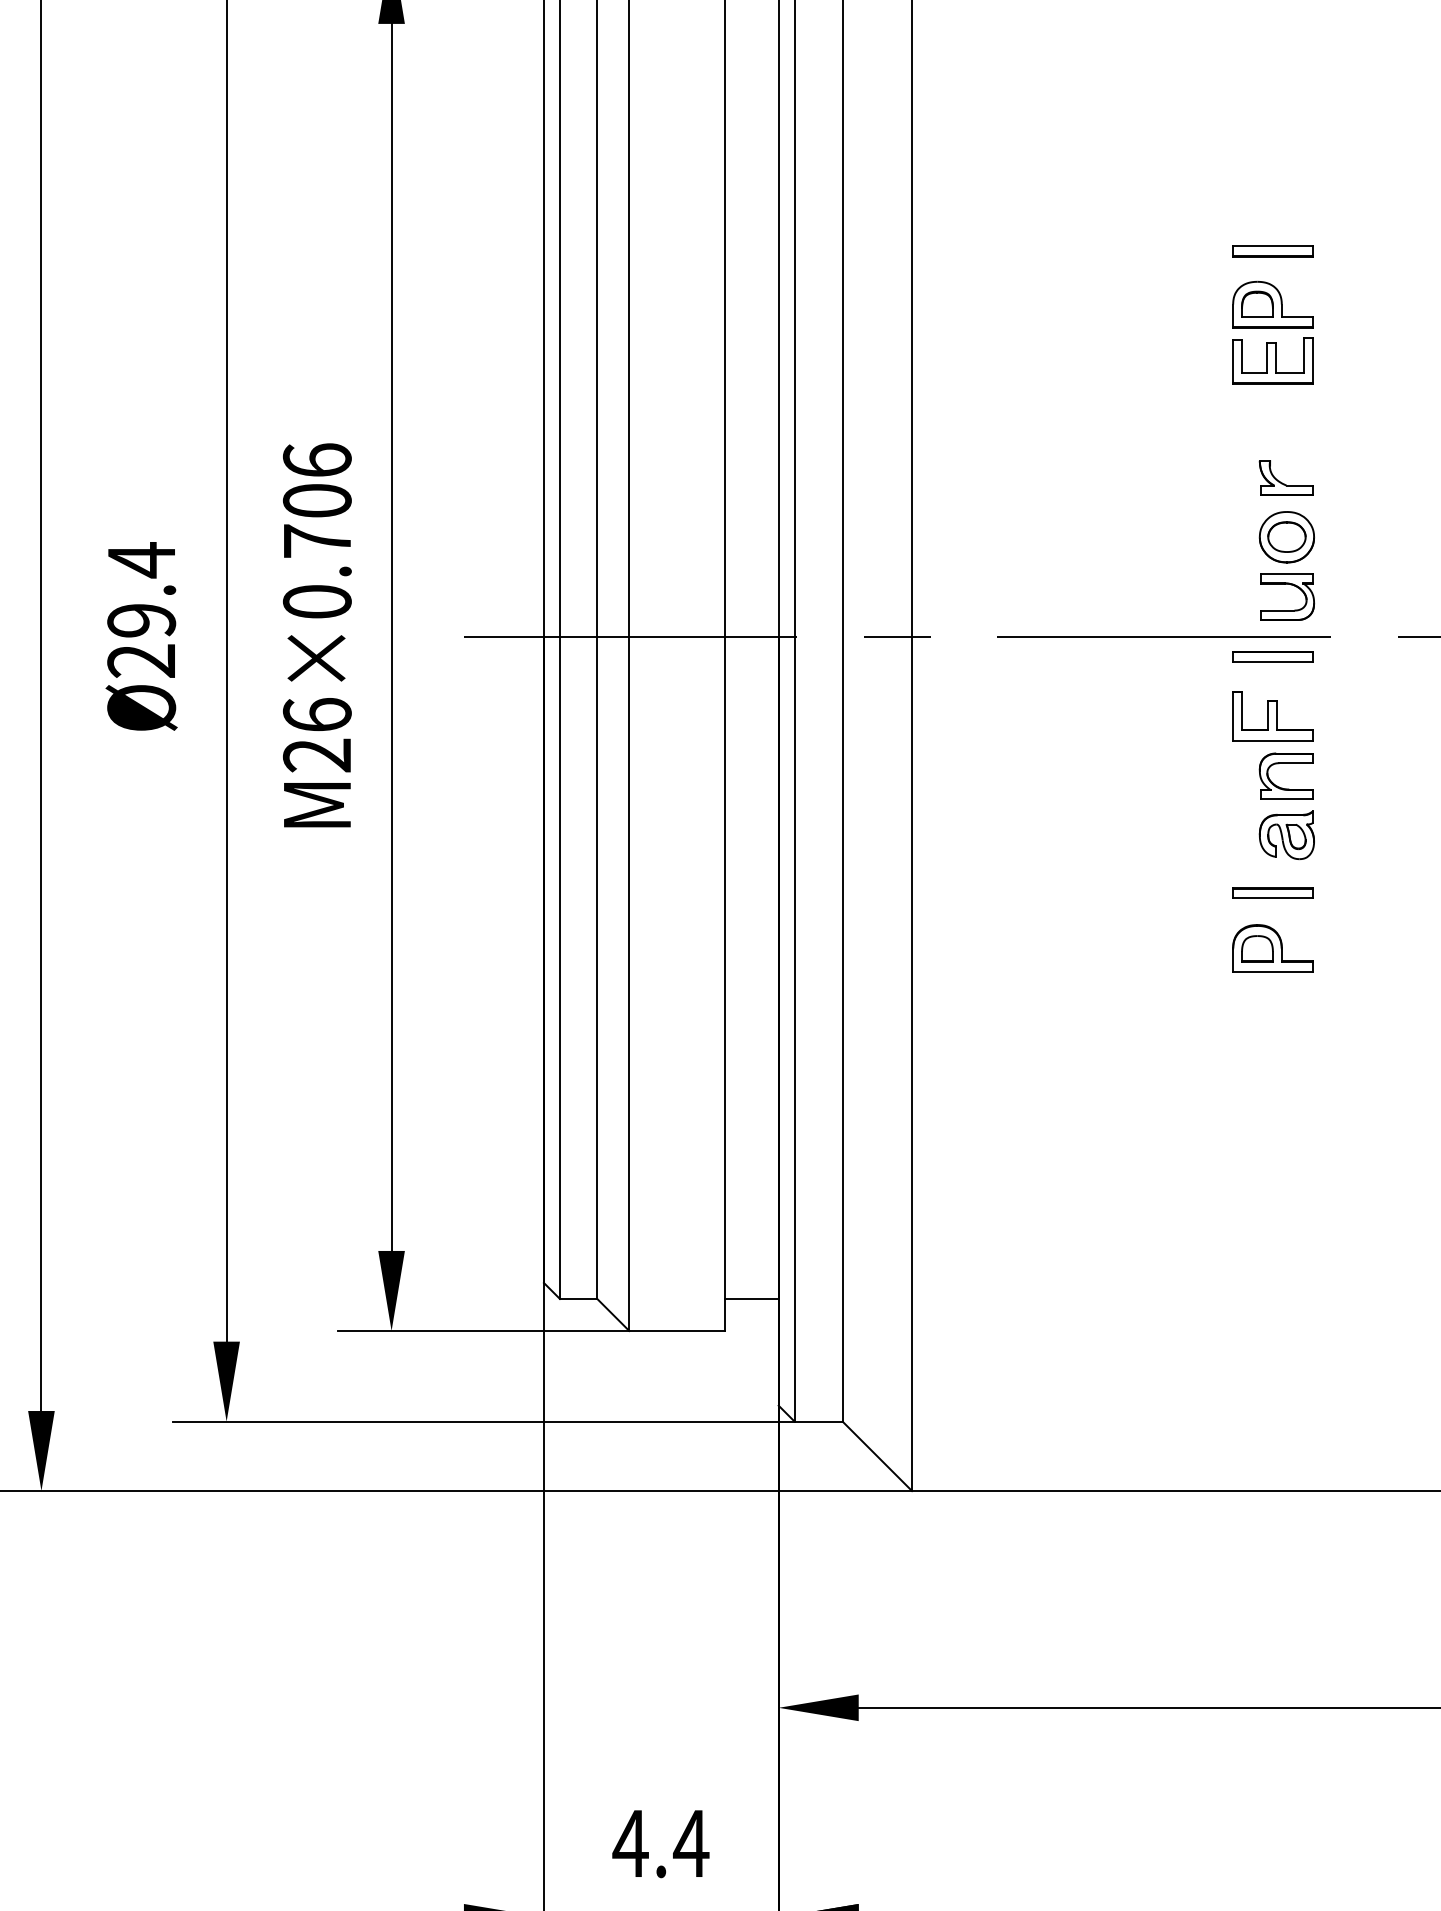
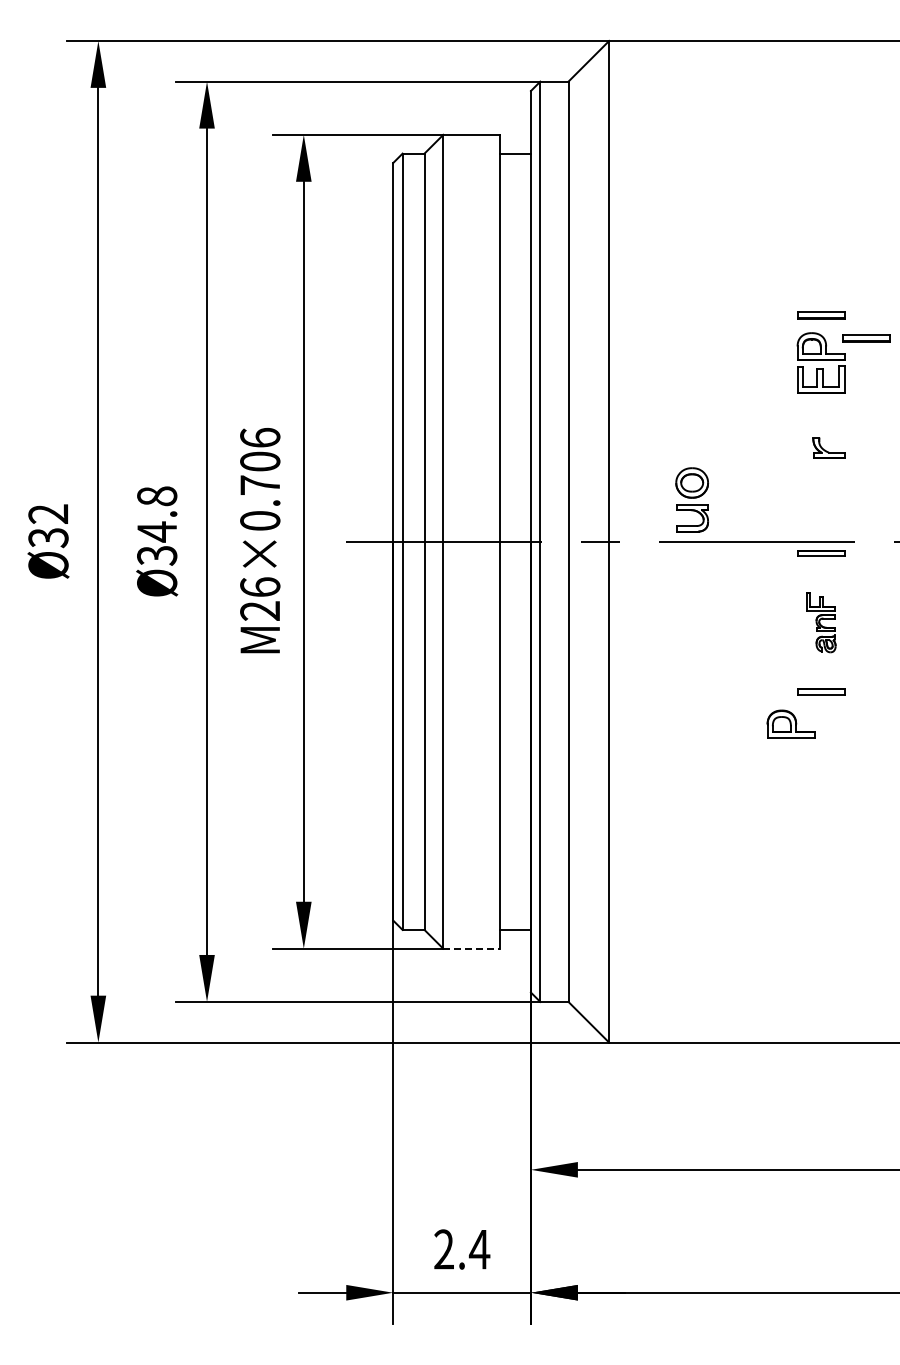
part: (1350, 290) -> (866, 338), added
part: (1285, 565) -> (691, 499), moved
text: (142, 609) -> (157, 525), Ø29.4 -> Ø34.8
part: (1273, 774) -> (821, 622), size x0.6
part: (1272, 947) -> (790, 723), moved
line: (677, 1330) -> (471, 948), solid -> dashed
text: (629, 1843) -> (443, 1249), 4.4 -> 2.4

